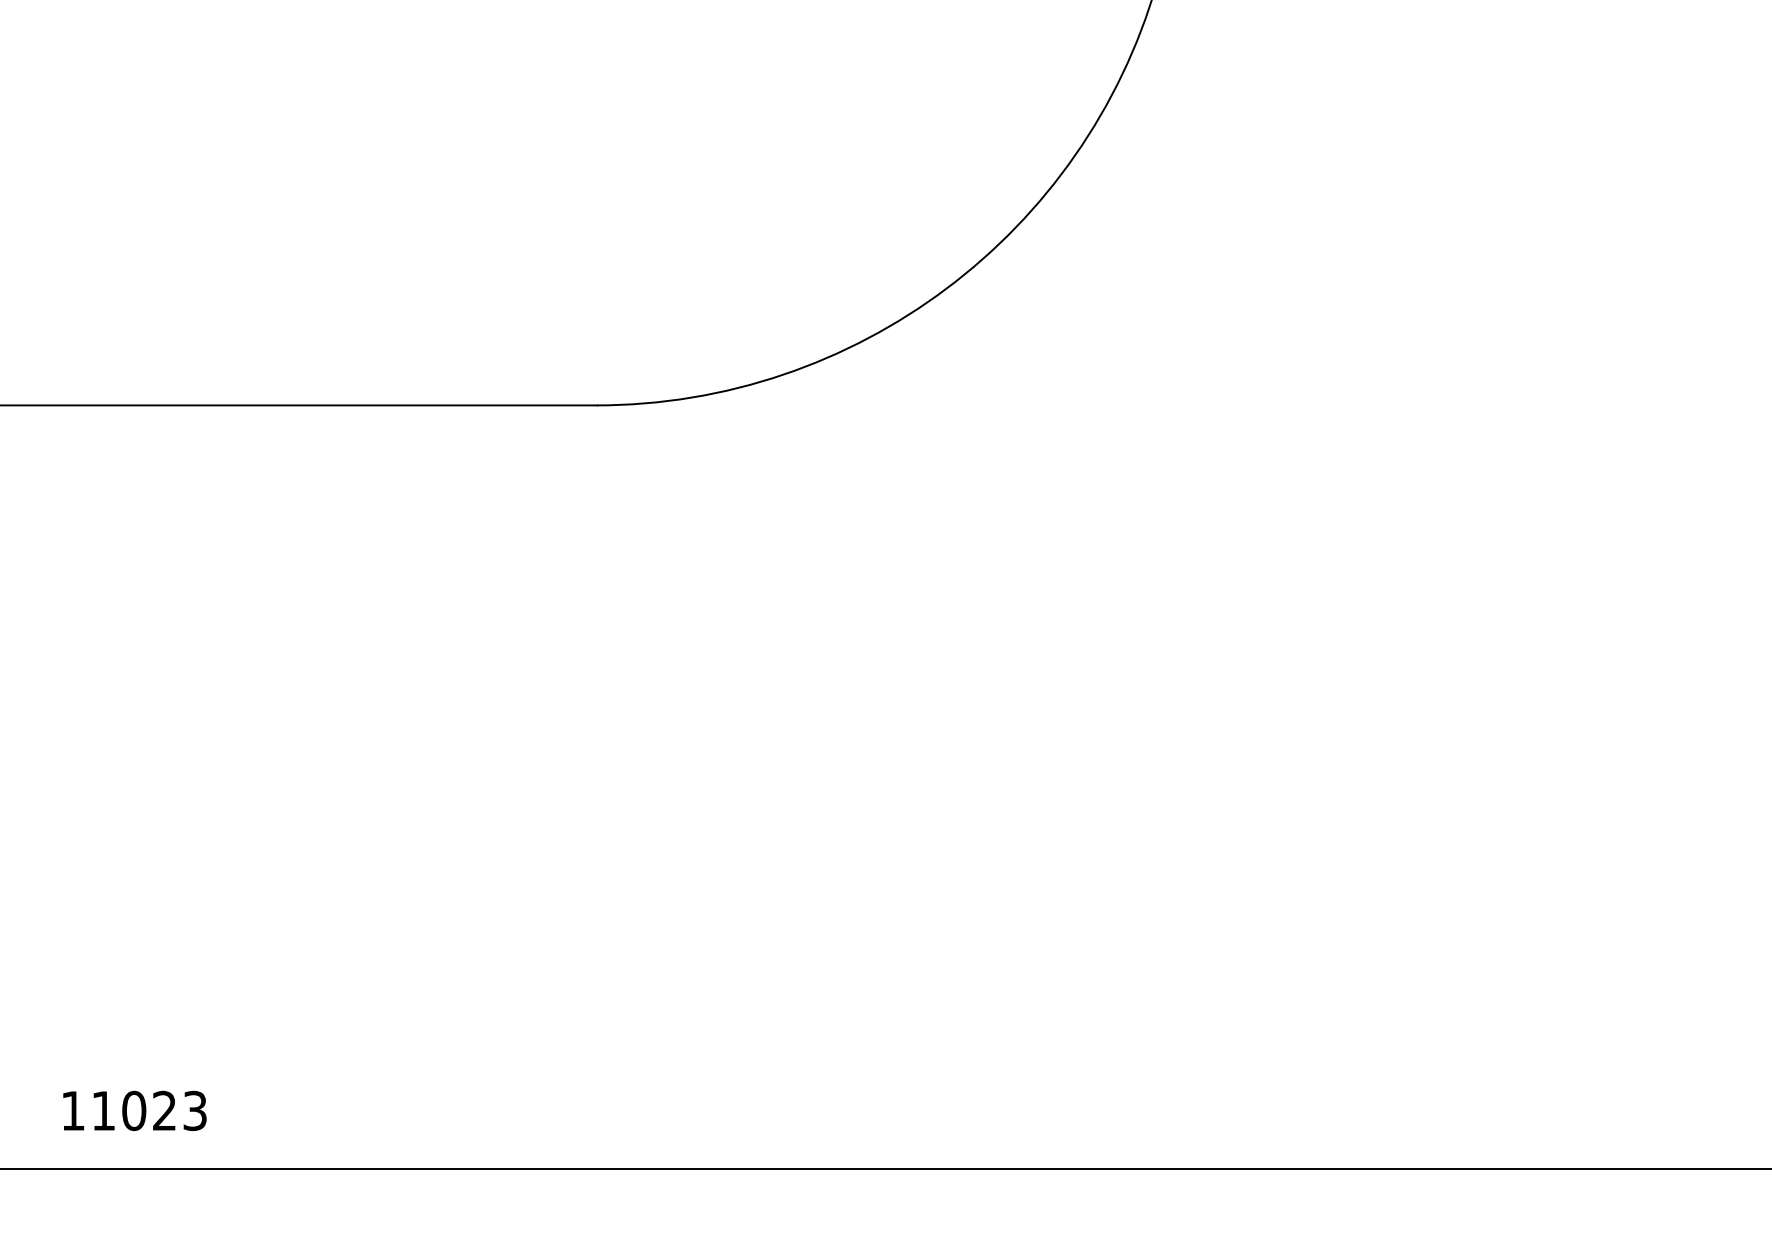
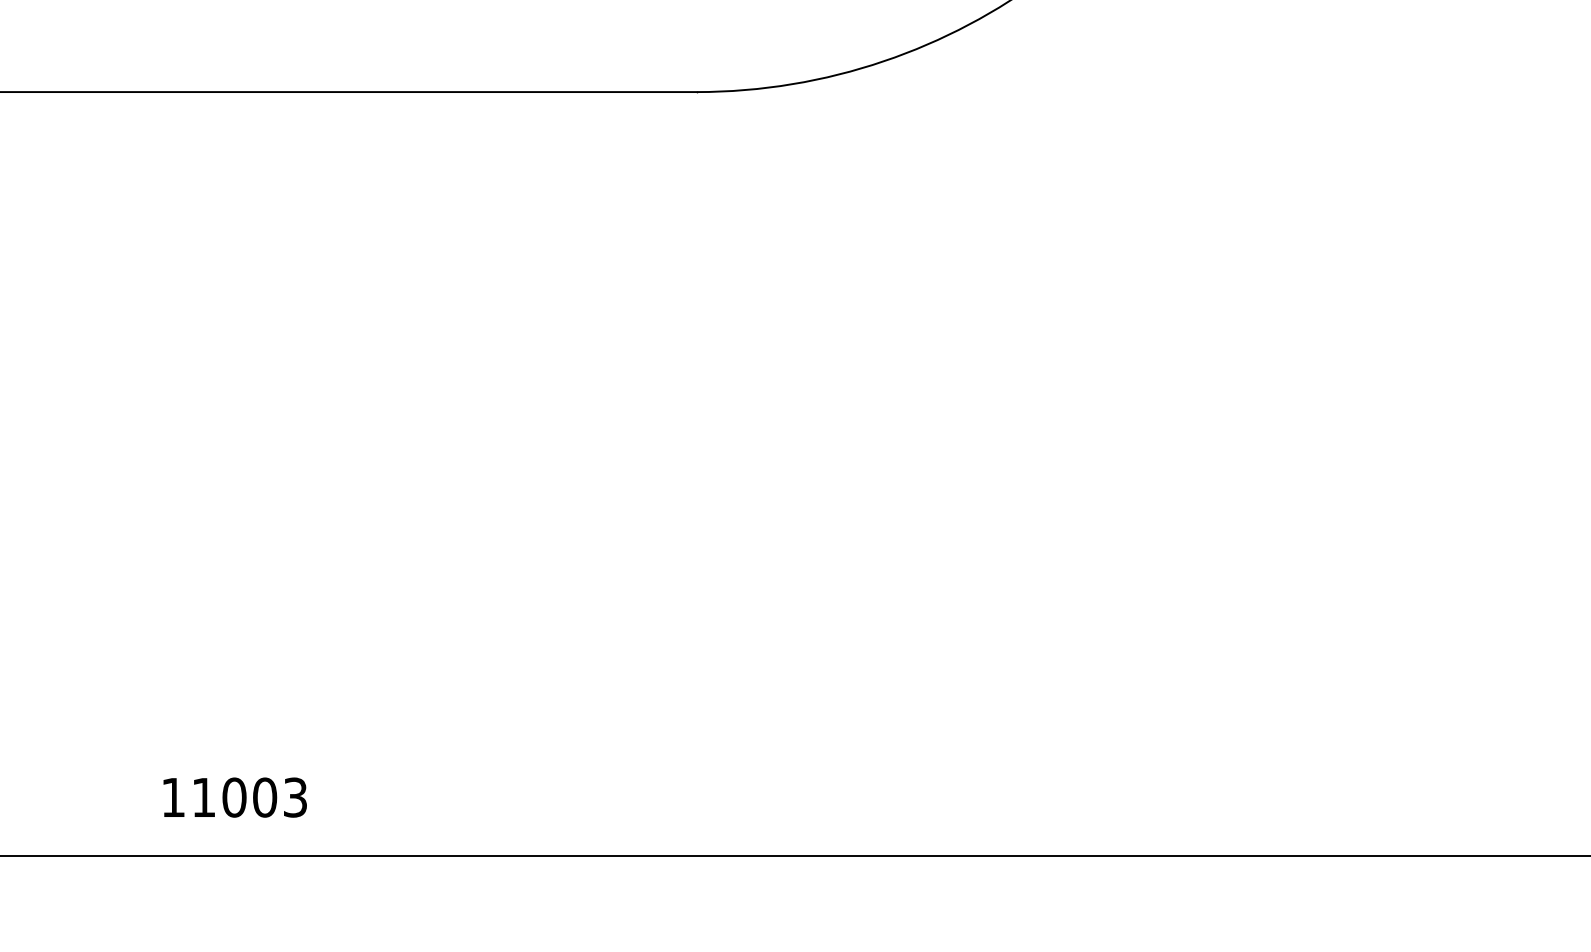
text: (164, 1110) -> (264, 797), 11023 -> 11003

